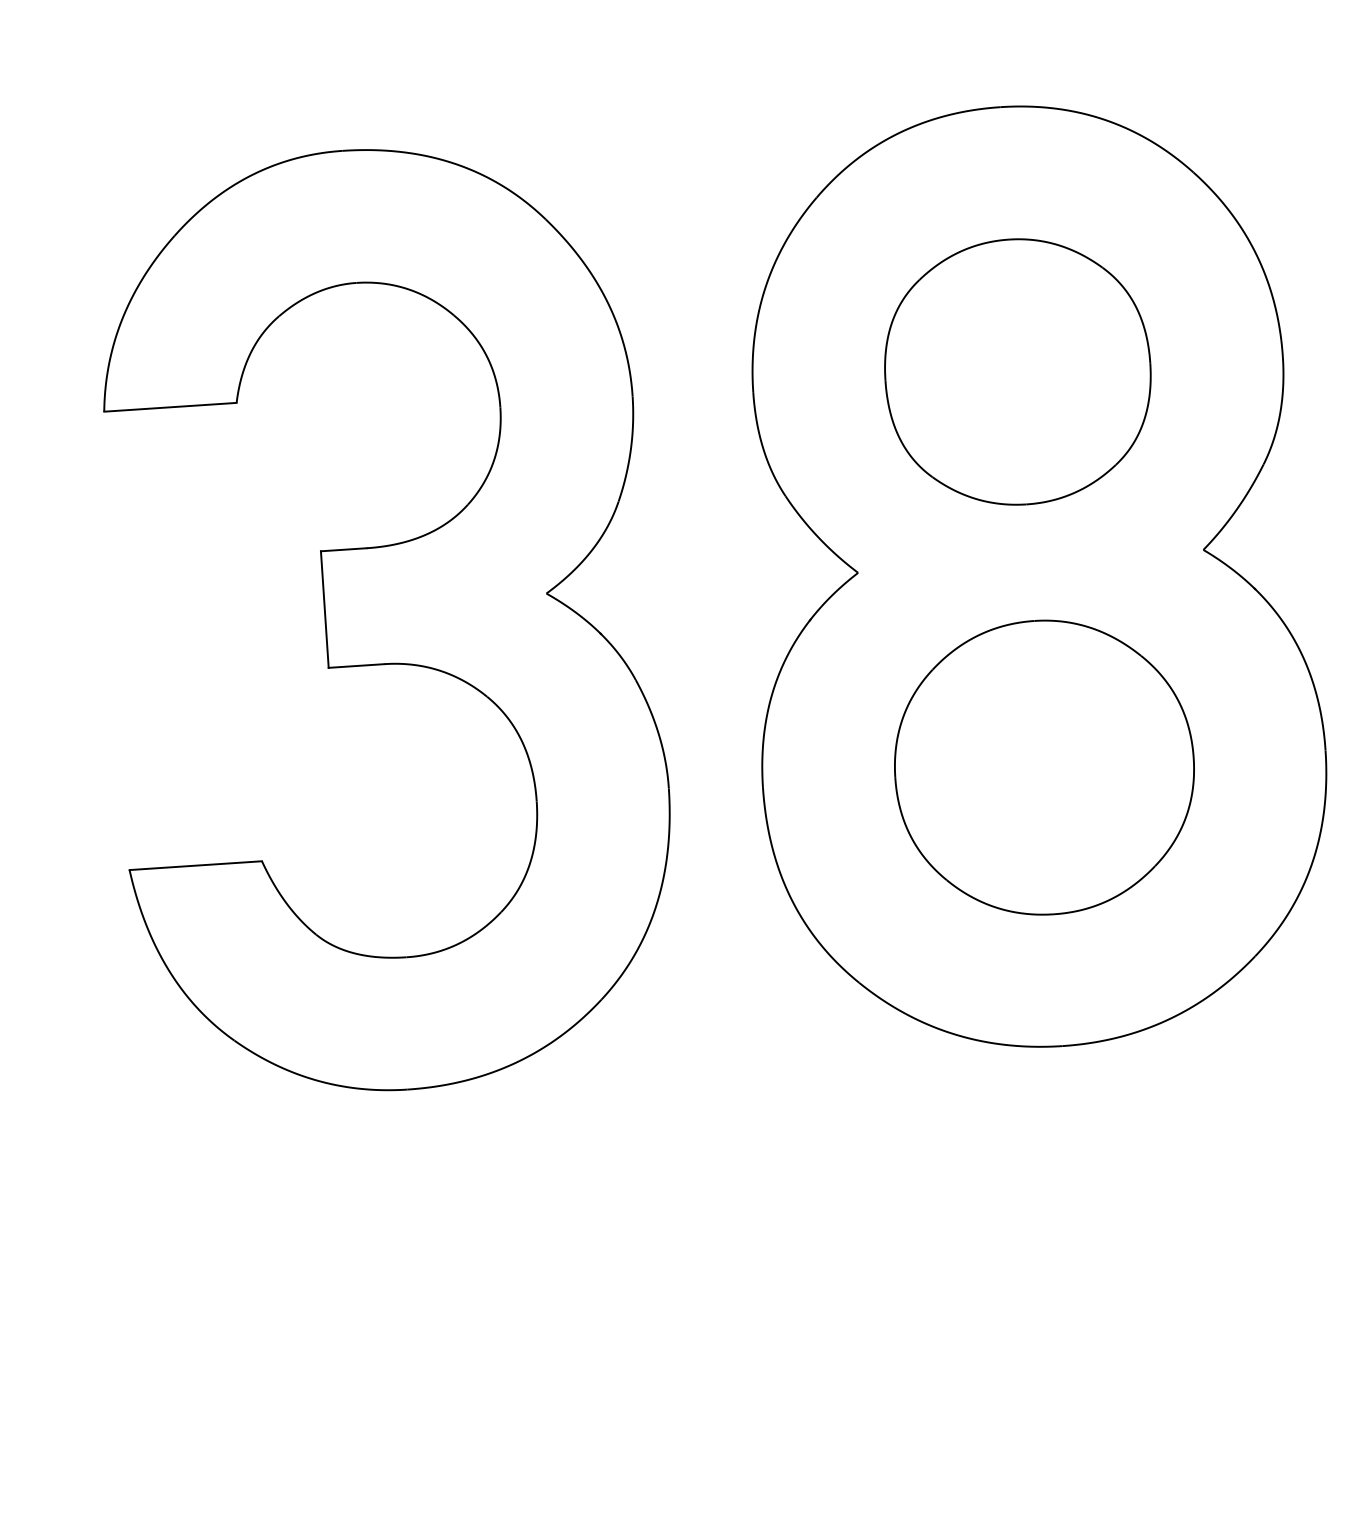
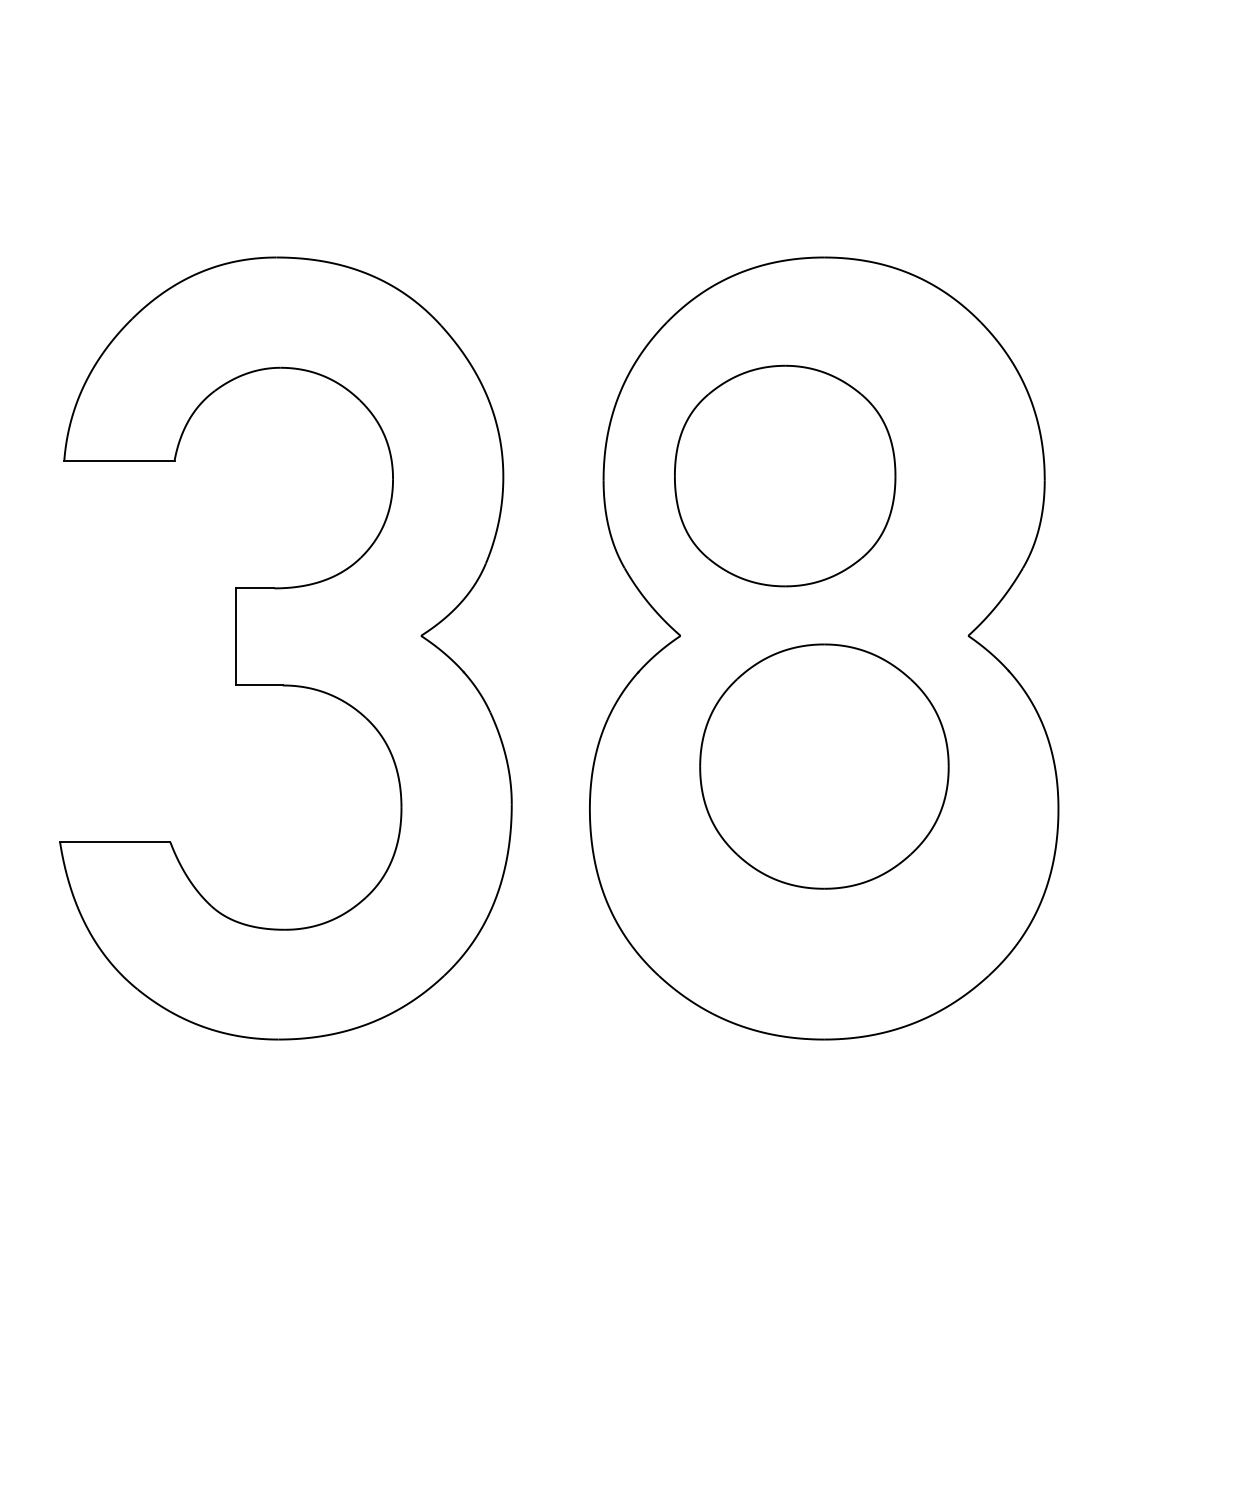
part: (1018, 371) -> (785, 475), moved
part: (1044, 767) -> (824, 766), moved

